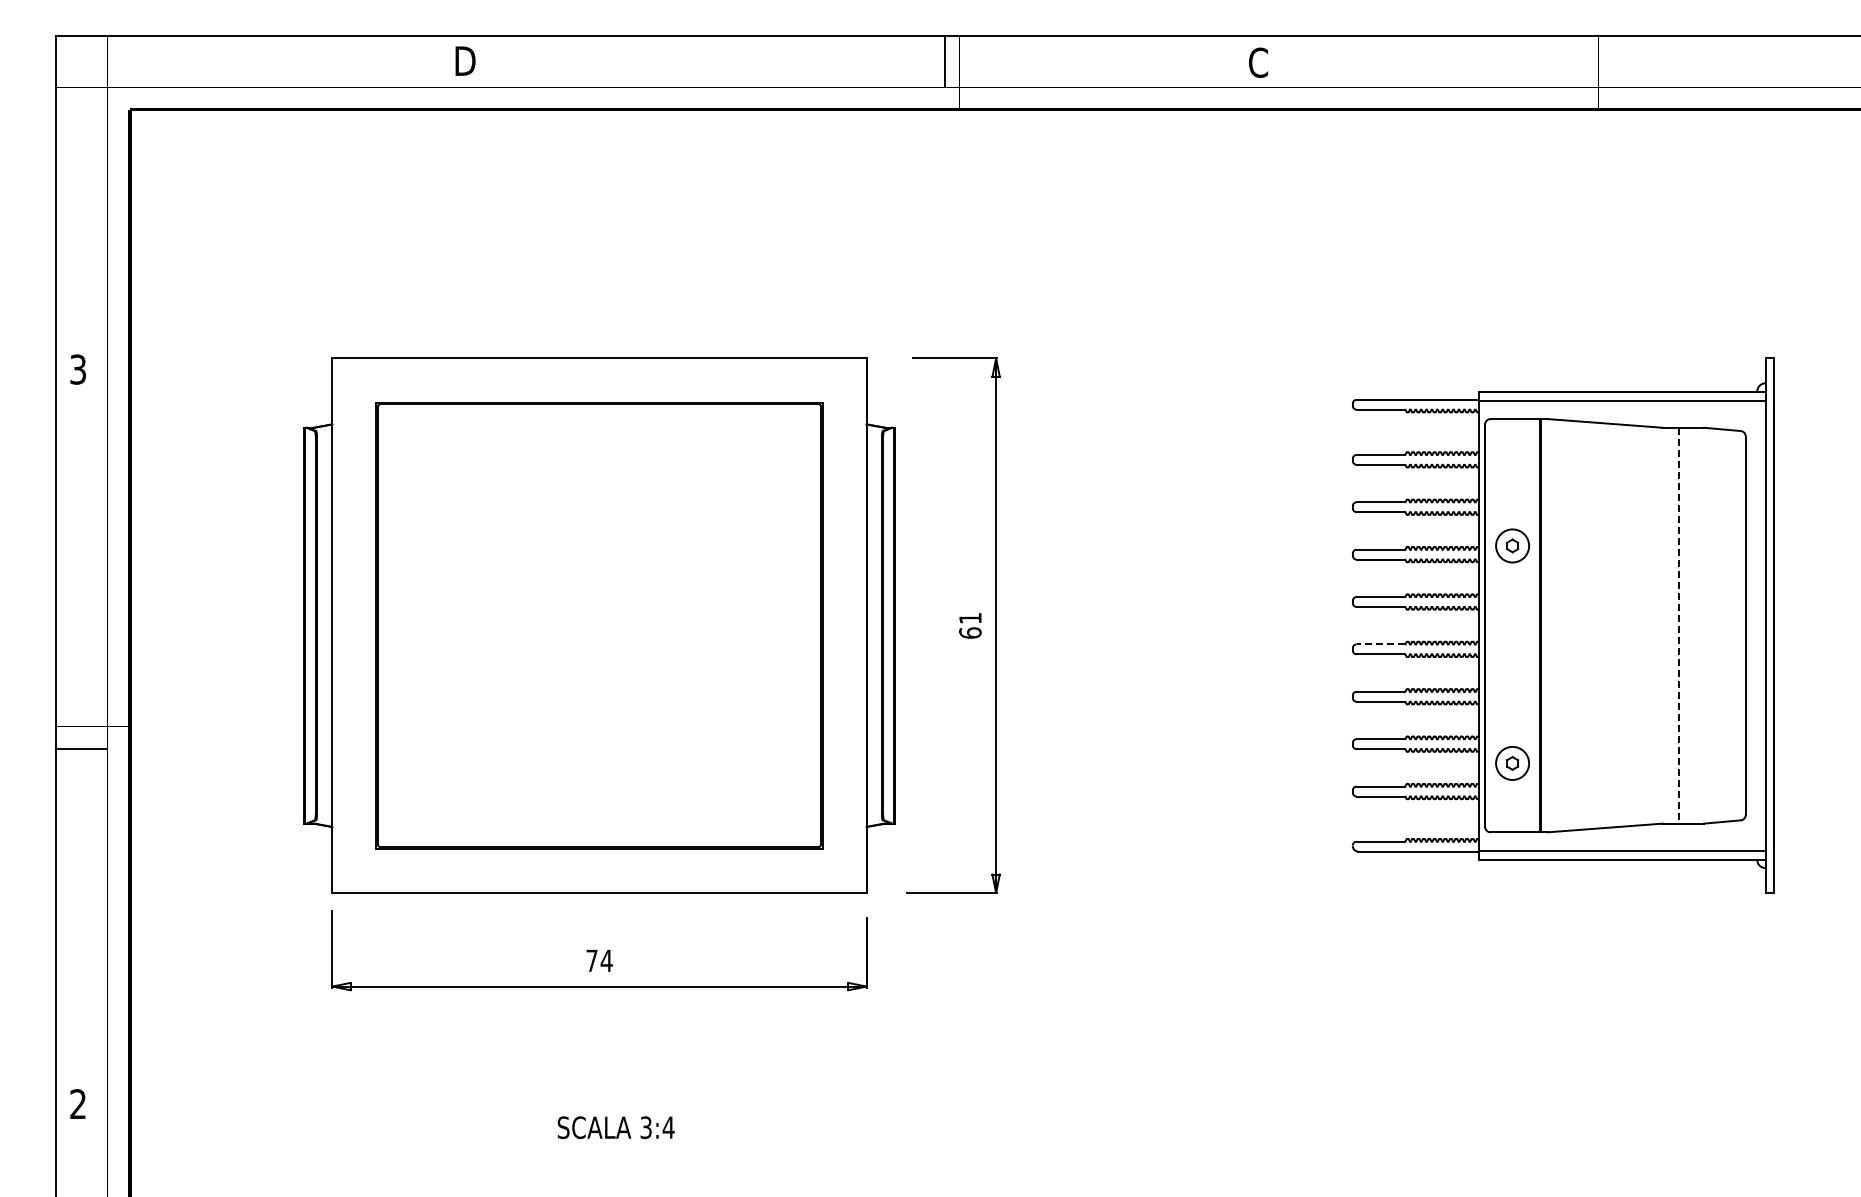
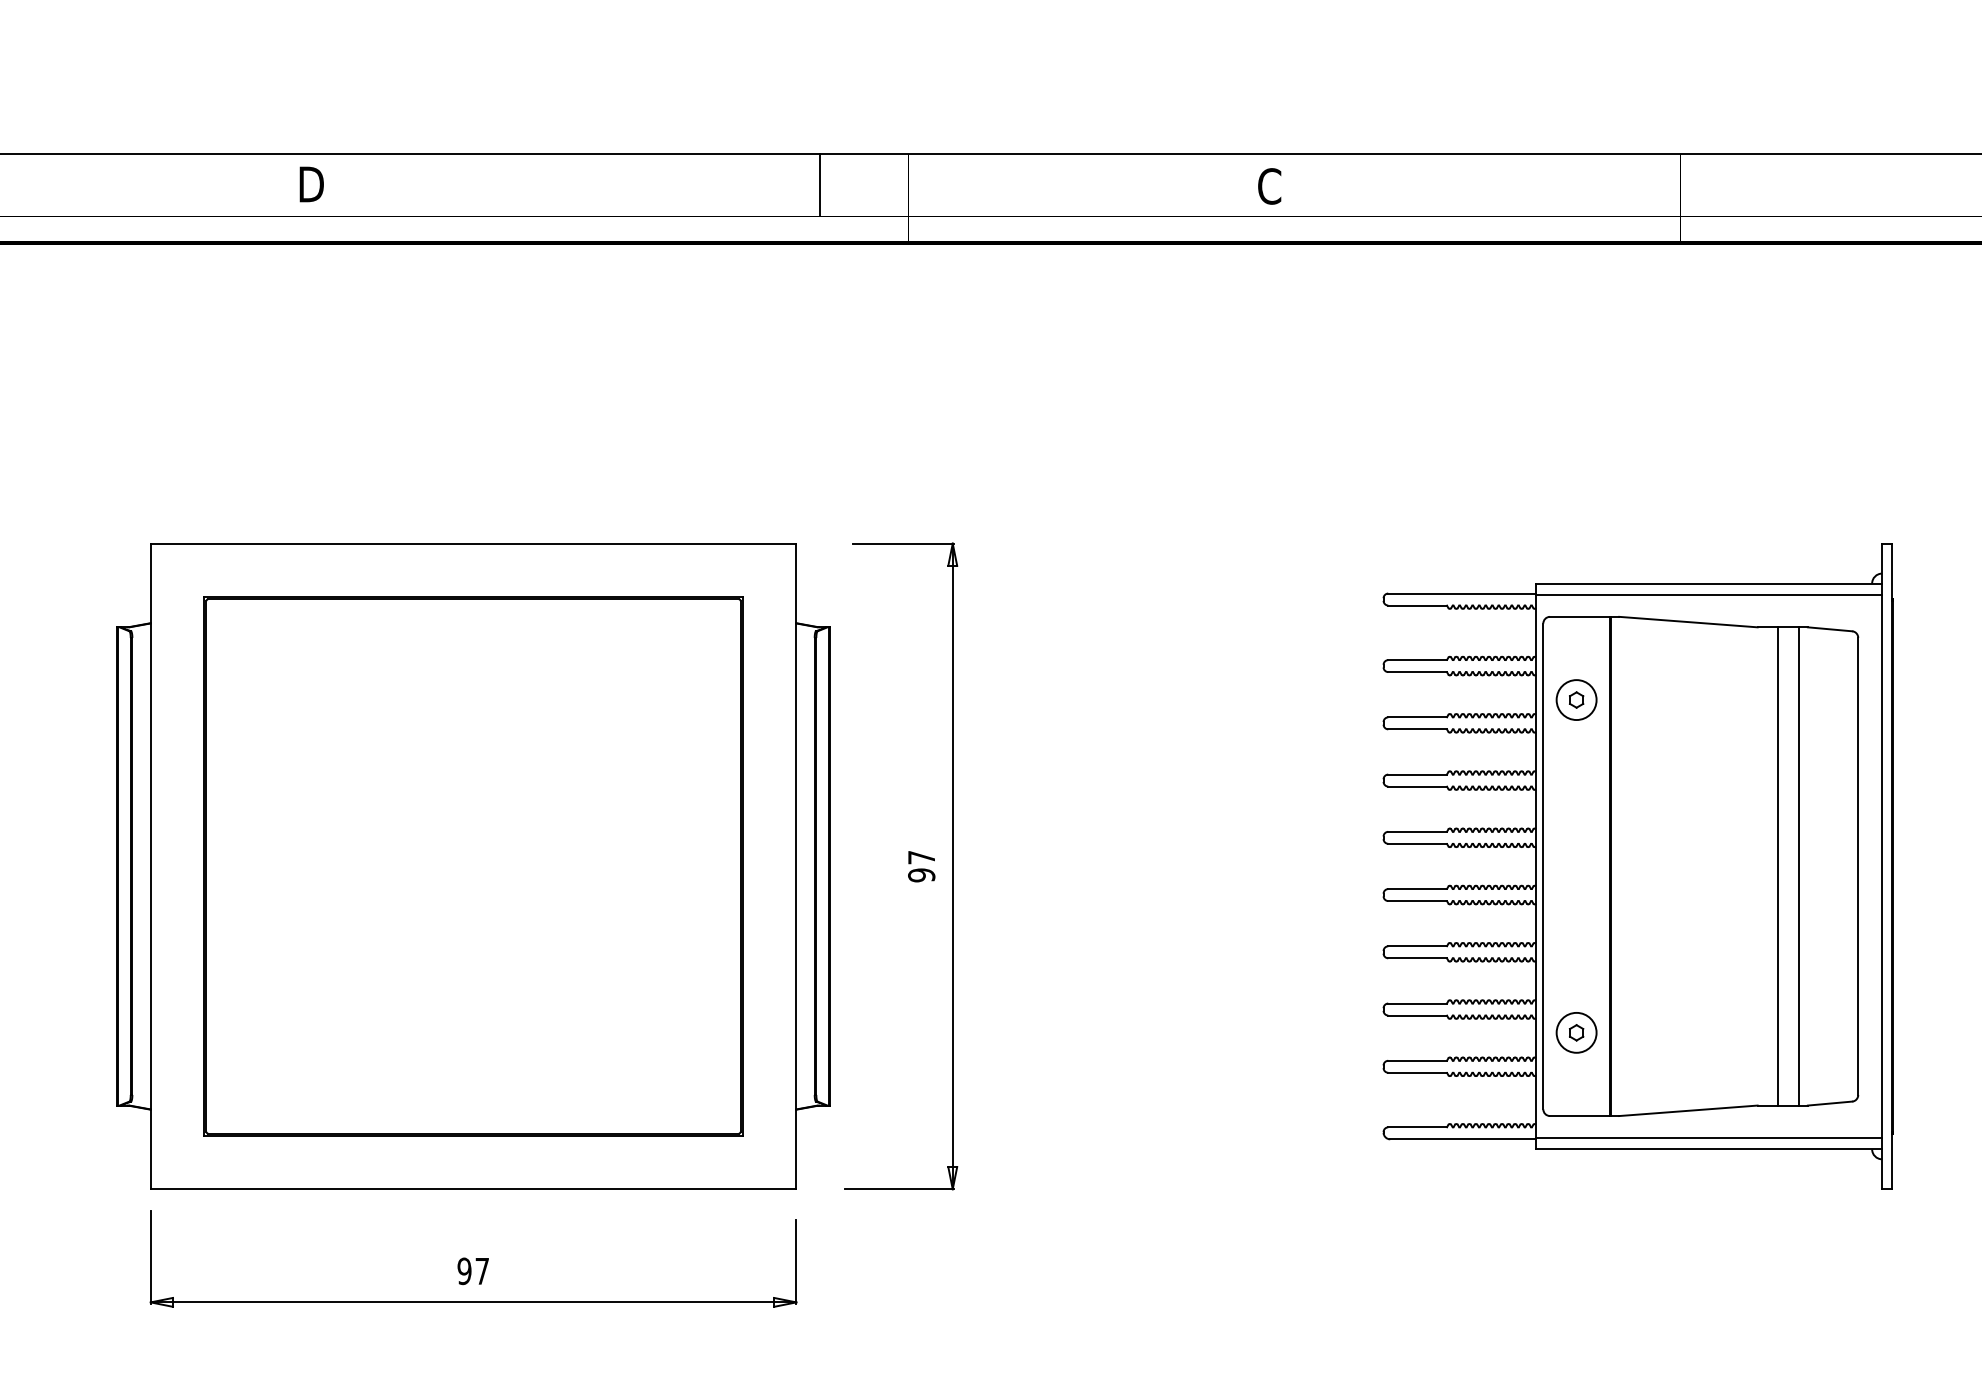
line: (944, 61) -> (819, 184), moved
part: (1512, 545) -> (1576, 699), moved
text: (970, 625) -> (921, 866), 61 -> 97
line: (1679, 625) -> (1778, 866), dashed -> solid
line: (1696, 625) -> (1798, 866), added
line: (1380, 644) -> (1417, 889), dashed -> solid
text: (599, 960) -> (473, 1270), 74 -> 97

